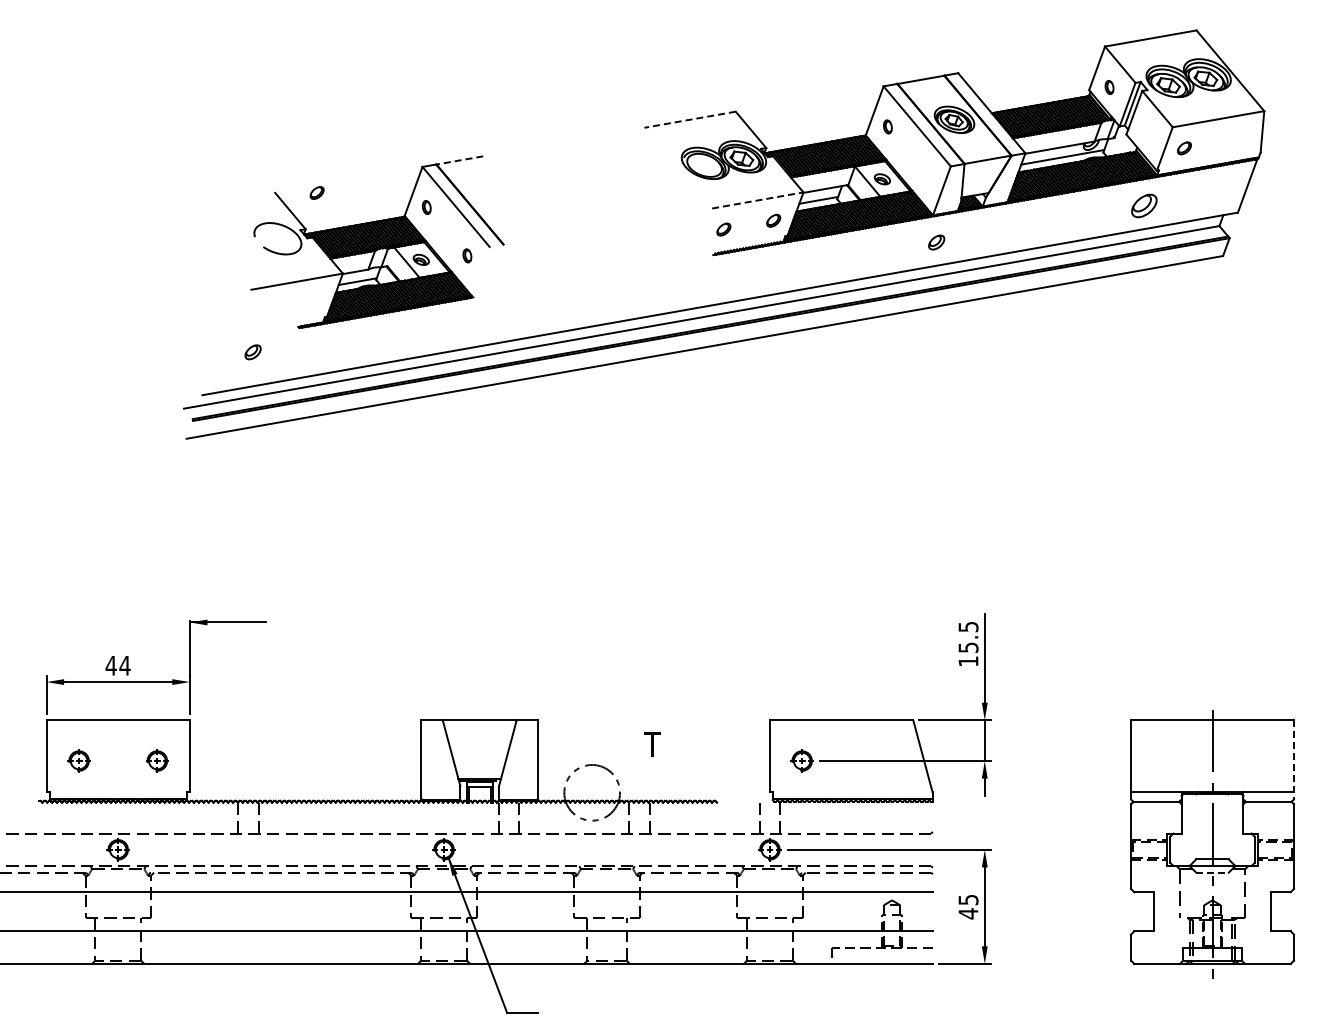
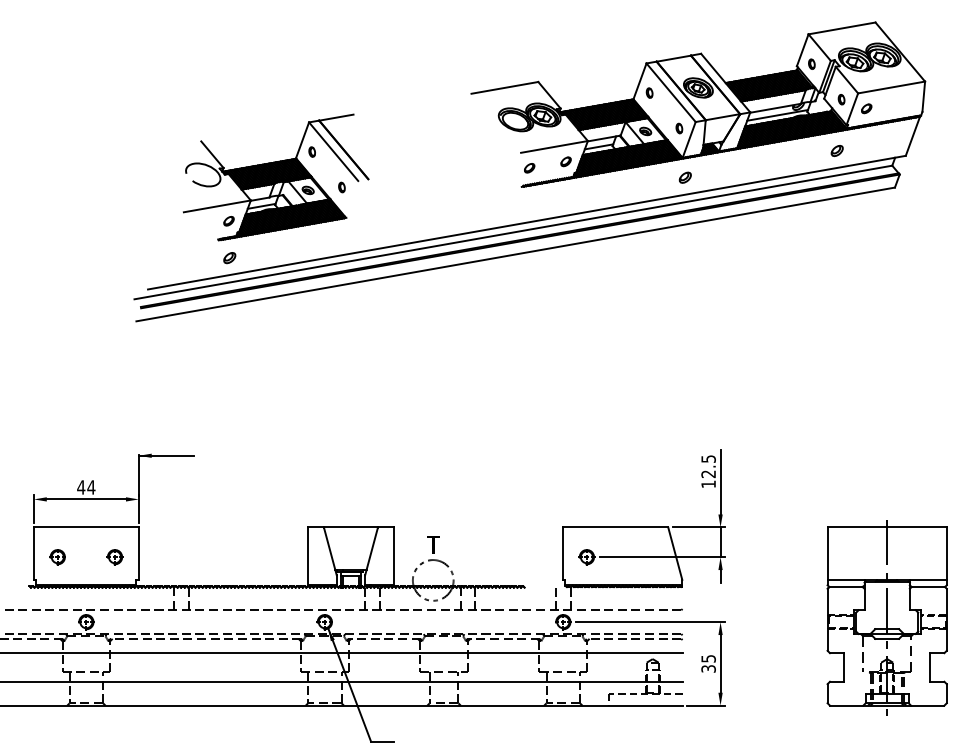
line: (689, 119) -> (504, 87), dashed -> solid
part: (1150, 135) -> (841, 99), added
line: (459, 160) -> (336, 117), dashed -> solid
part: (928, 174) -> (679, 127), added
part: (316, 192) -> (228, 220), moved
line: (758, 200) -> (554, 146), dashed -> solid
part: (1143, 205) -> (836, 150), size x0.62
part: (252, 352) -> (229, 258), moved
text: (968, 647) -> (708, 474), 15.5 -> 12.5
text: (652, 744) -> (433, 545), moved
line: (1293, 759) -> (946, 556), dashed -> solid
line: (1213, 872) -> (887, 638), dashed -> solid
text: (968, 913) -> (708, 668), 45 -> 35

